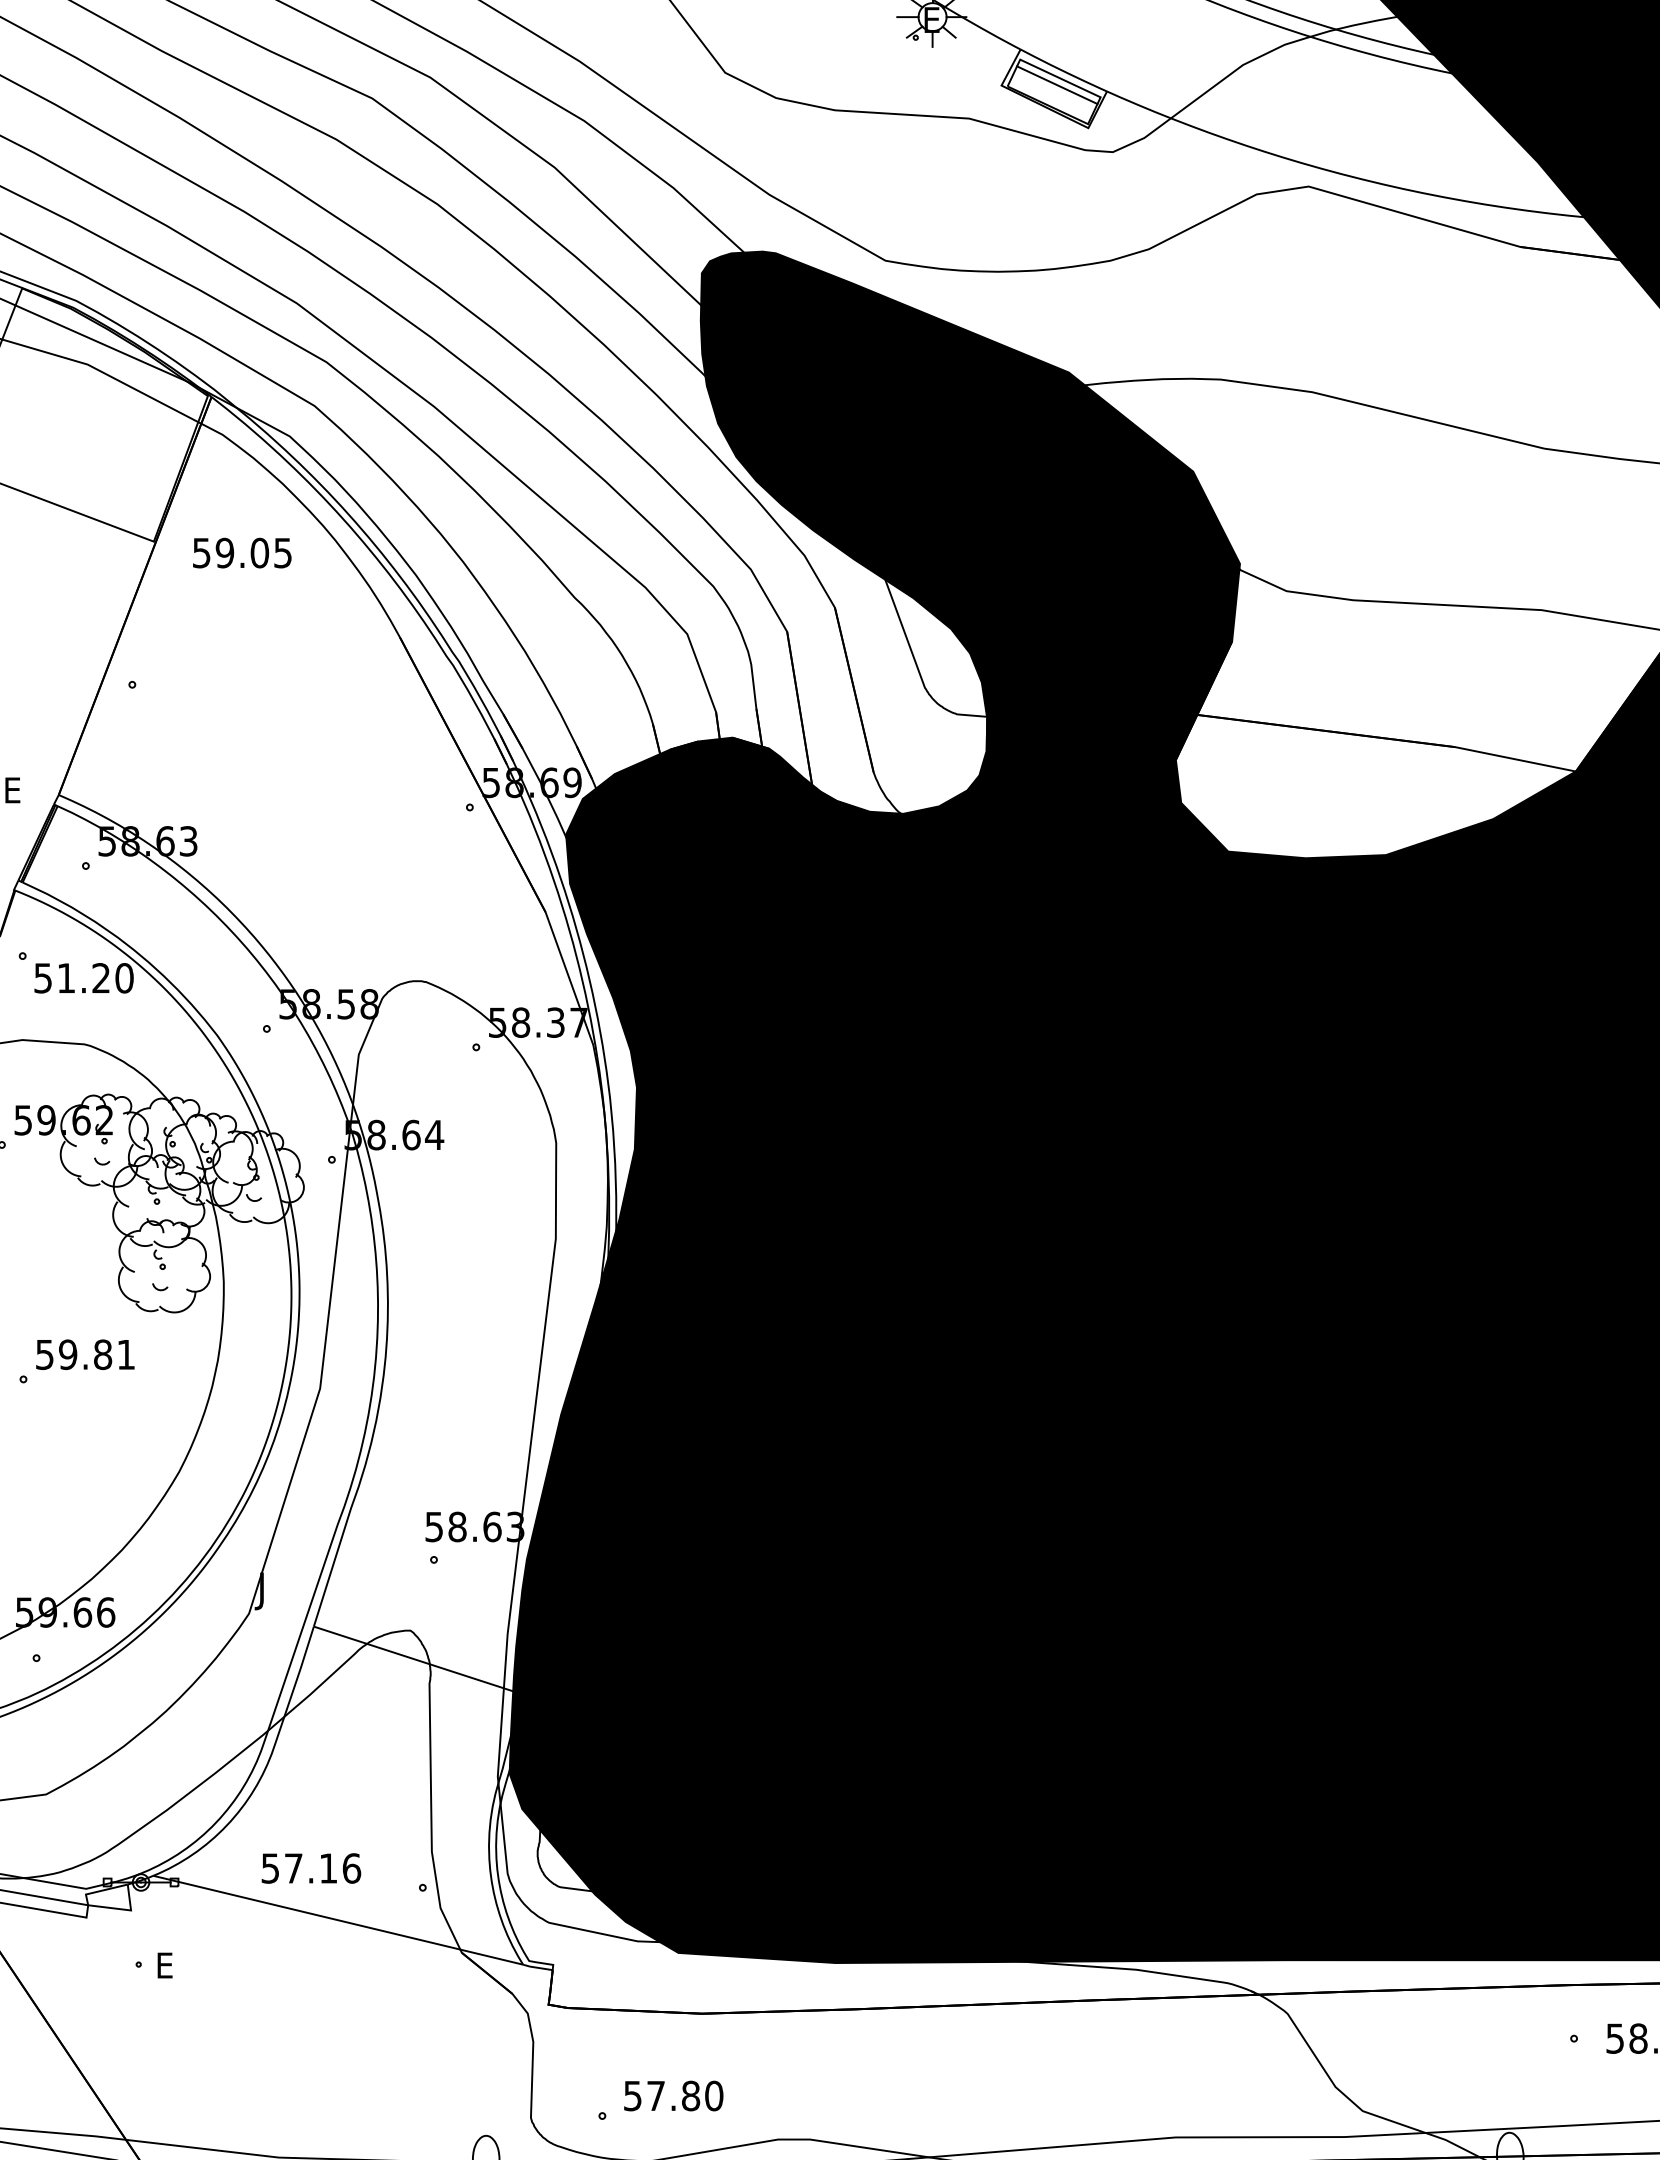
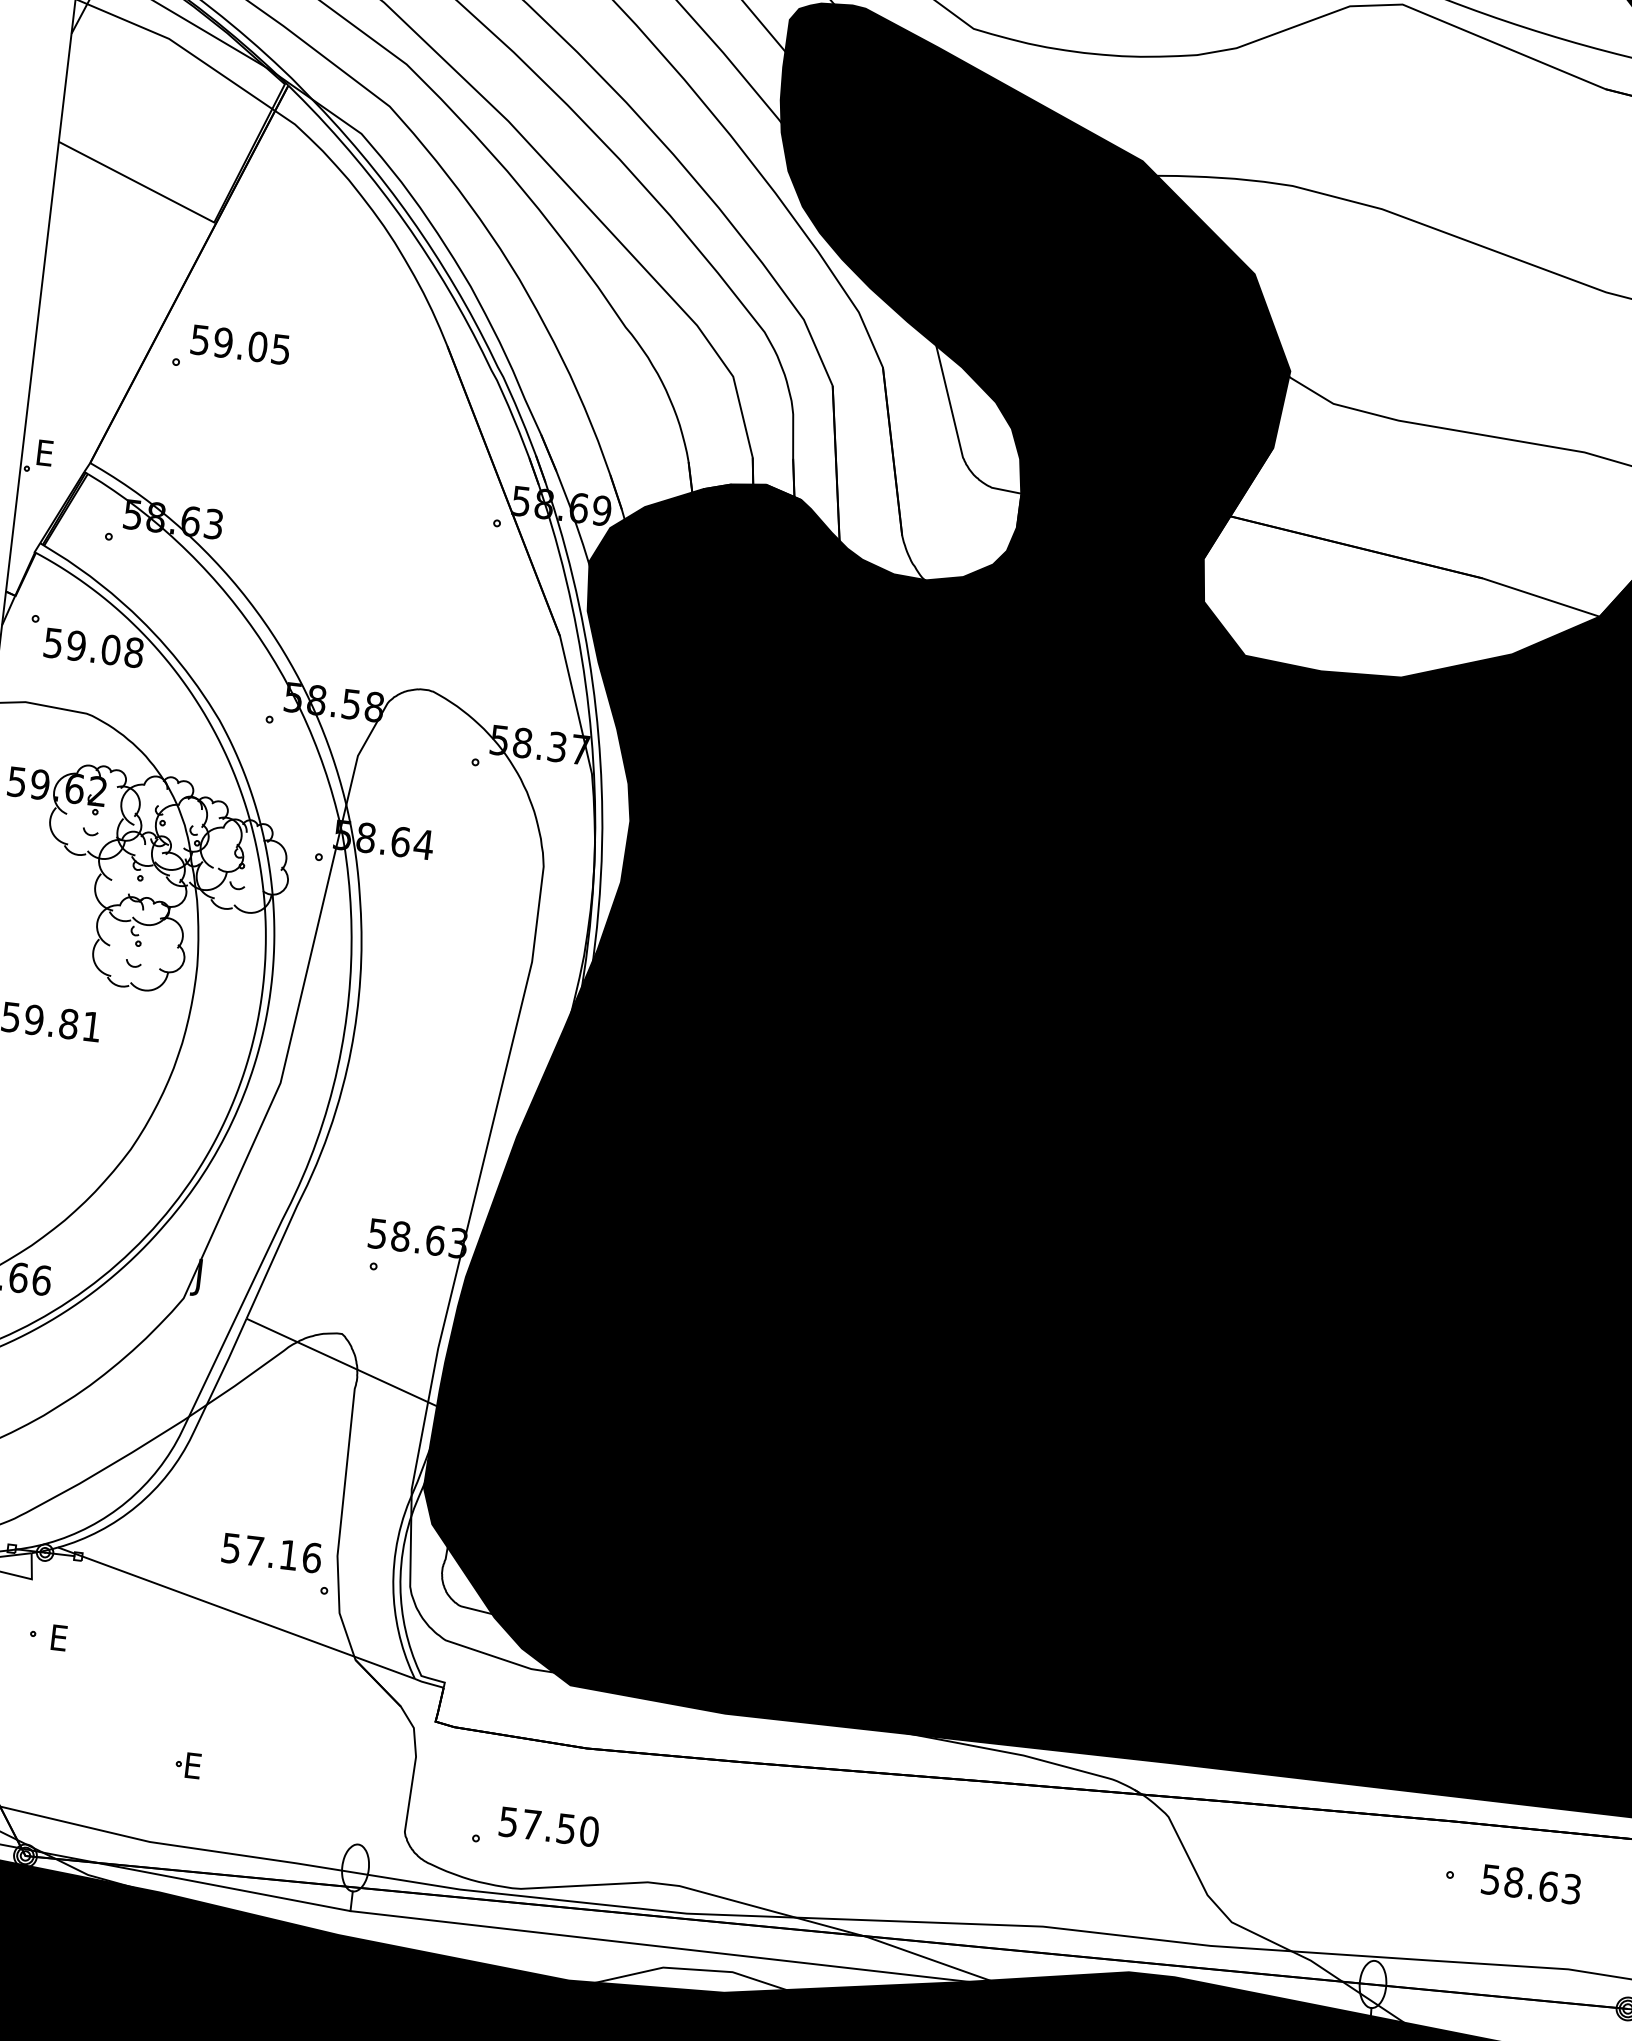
text: (242, 552) -> (240, 344), moved
text: (95, 978) -> (105, 649), 51.20 -> 59.08
text: (311, 1868) -> (272, 1553), moved
part: (307, 2076) -> (187, 1764), added
text: (691, 2095) -> (566, 1828), 57.80 -> 57.50

